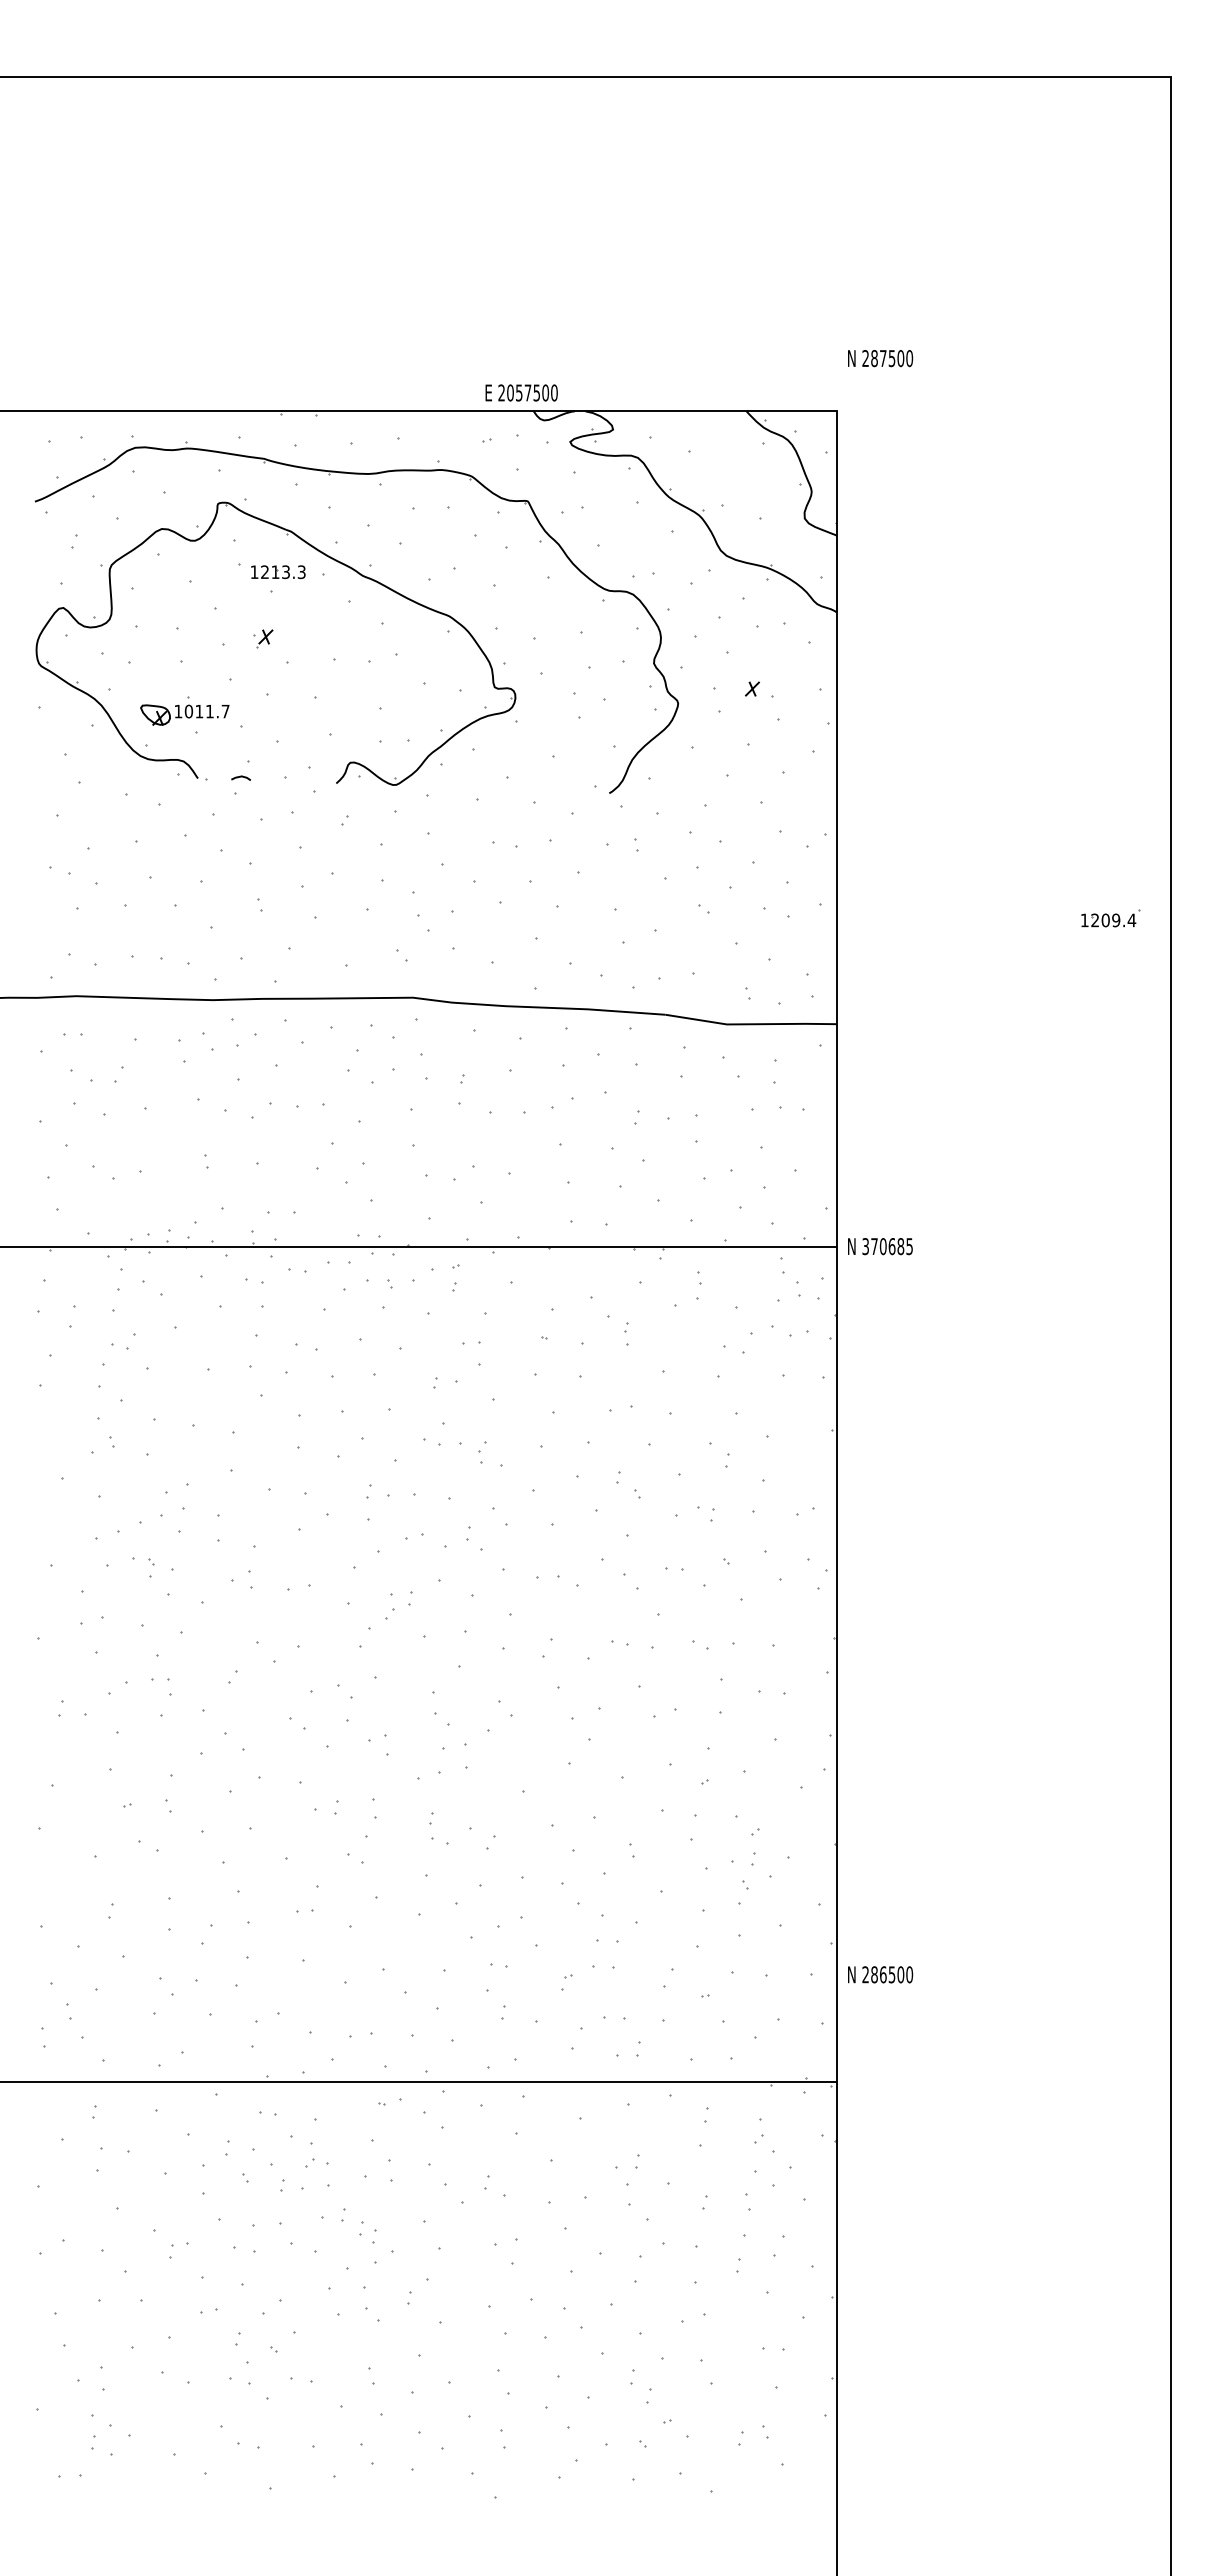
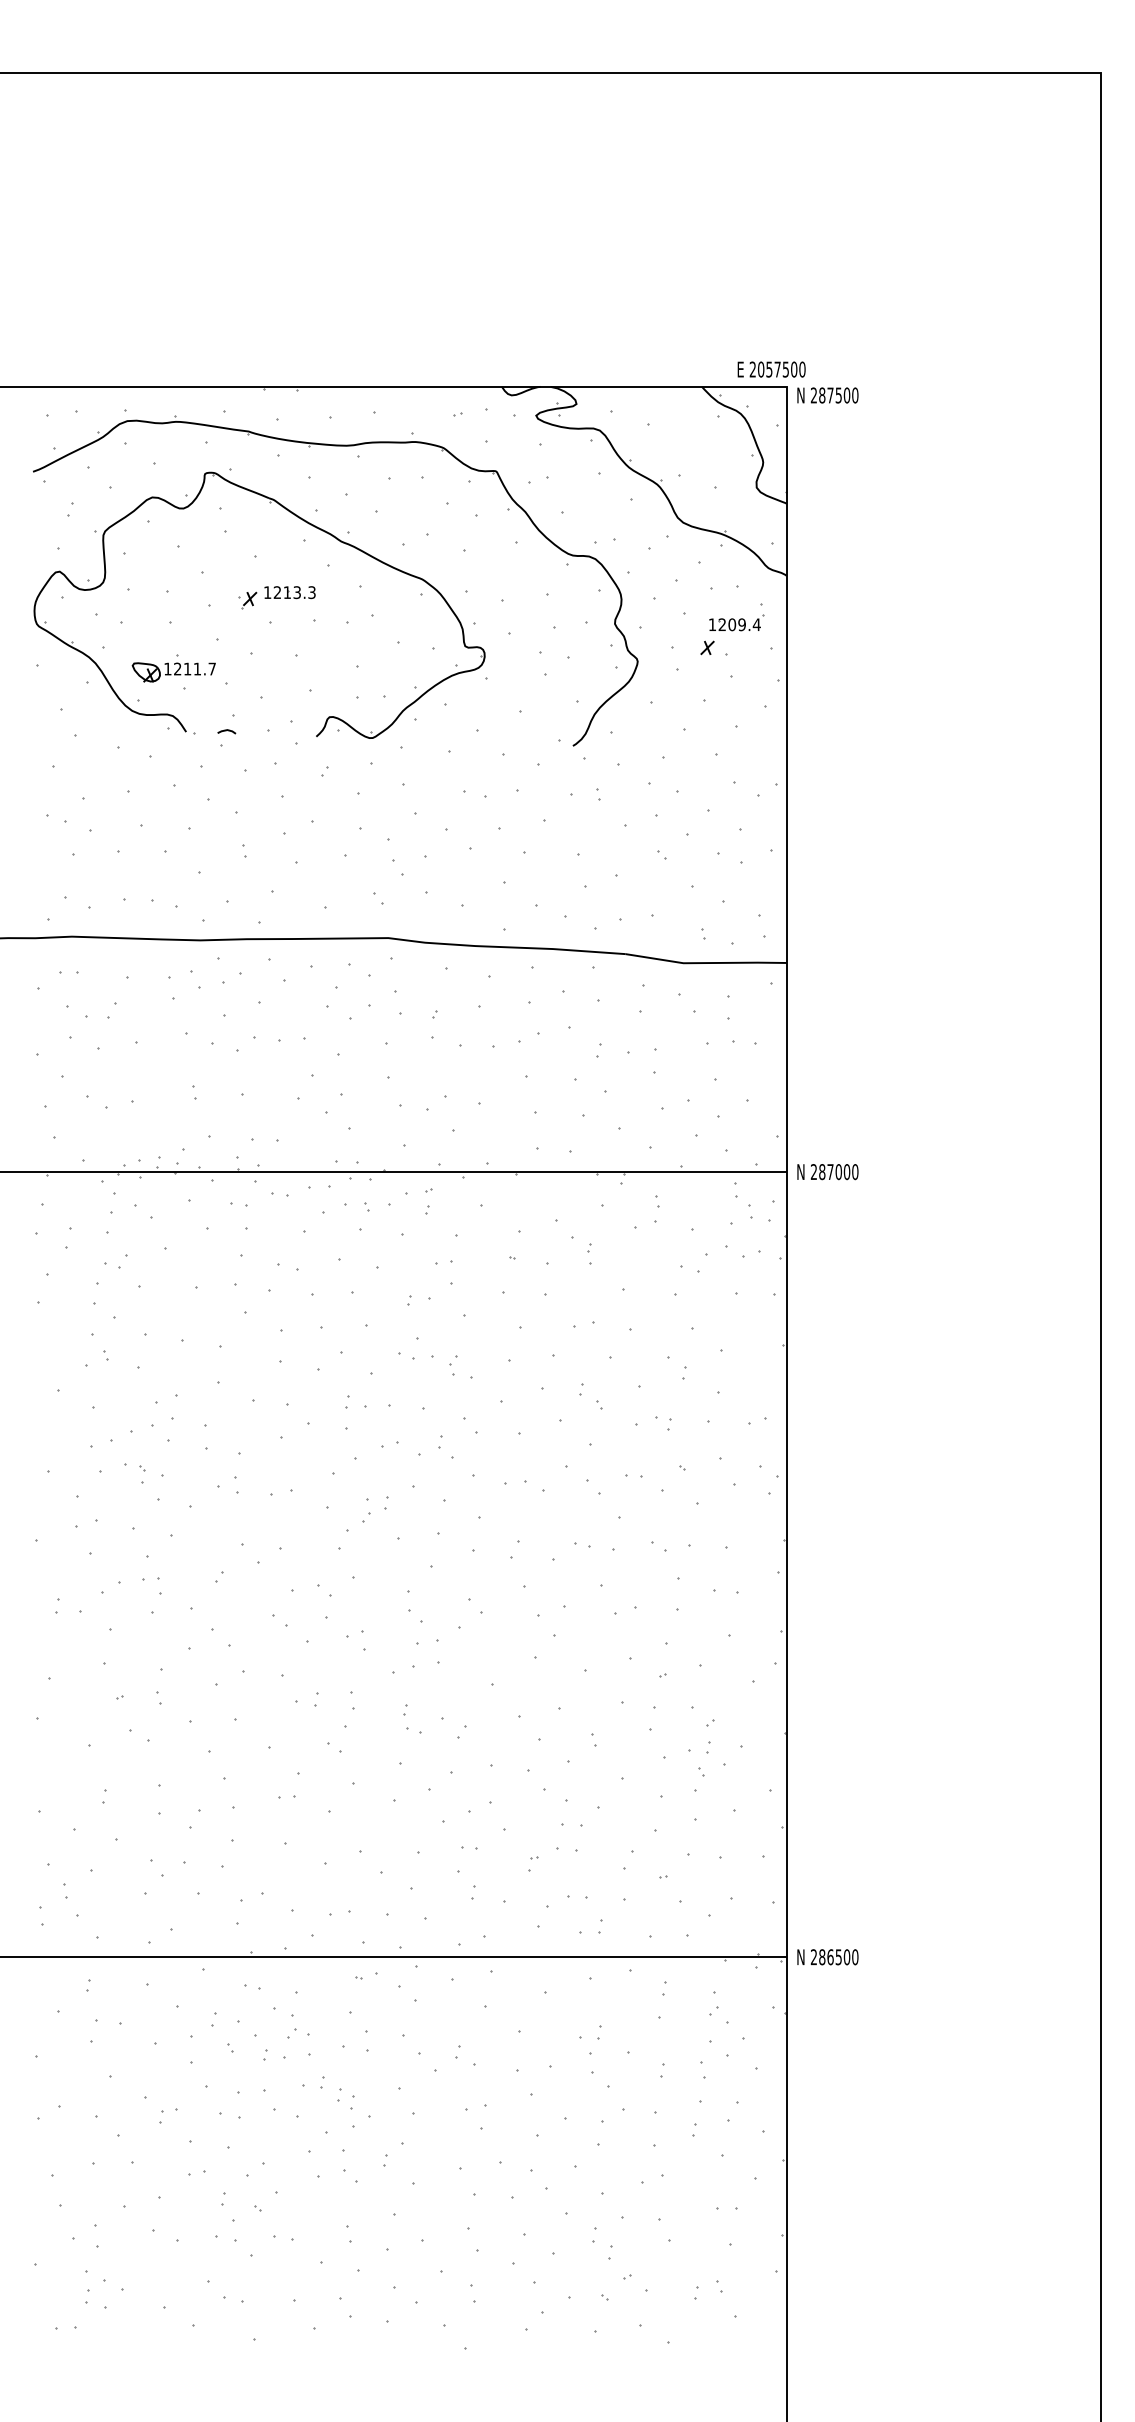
text: (880, 358) -> (827, 395), moved
text: (521, 392) -> (771, 369), moved
part: (278, 572) -> (290, 592), moved
text: (188, 711) -> (177, 669), 1011.7 -> 1211.7
part: (1110, 918) -> (736, 622), moved
text: (887, 1246) -> (834, 1171), 370685 -> 287000
text: (880, 1974) -> (827, 1956), moved

